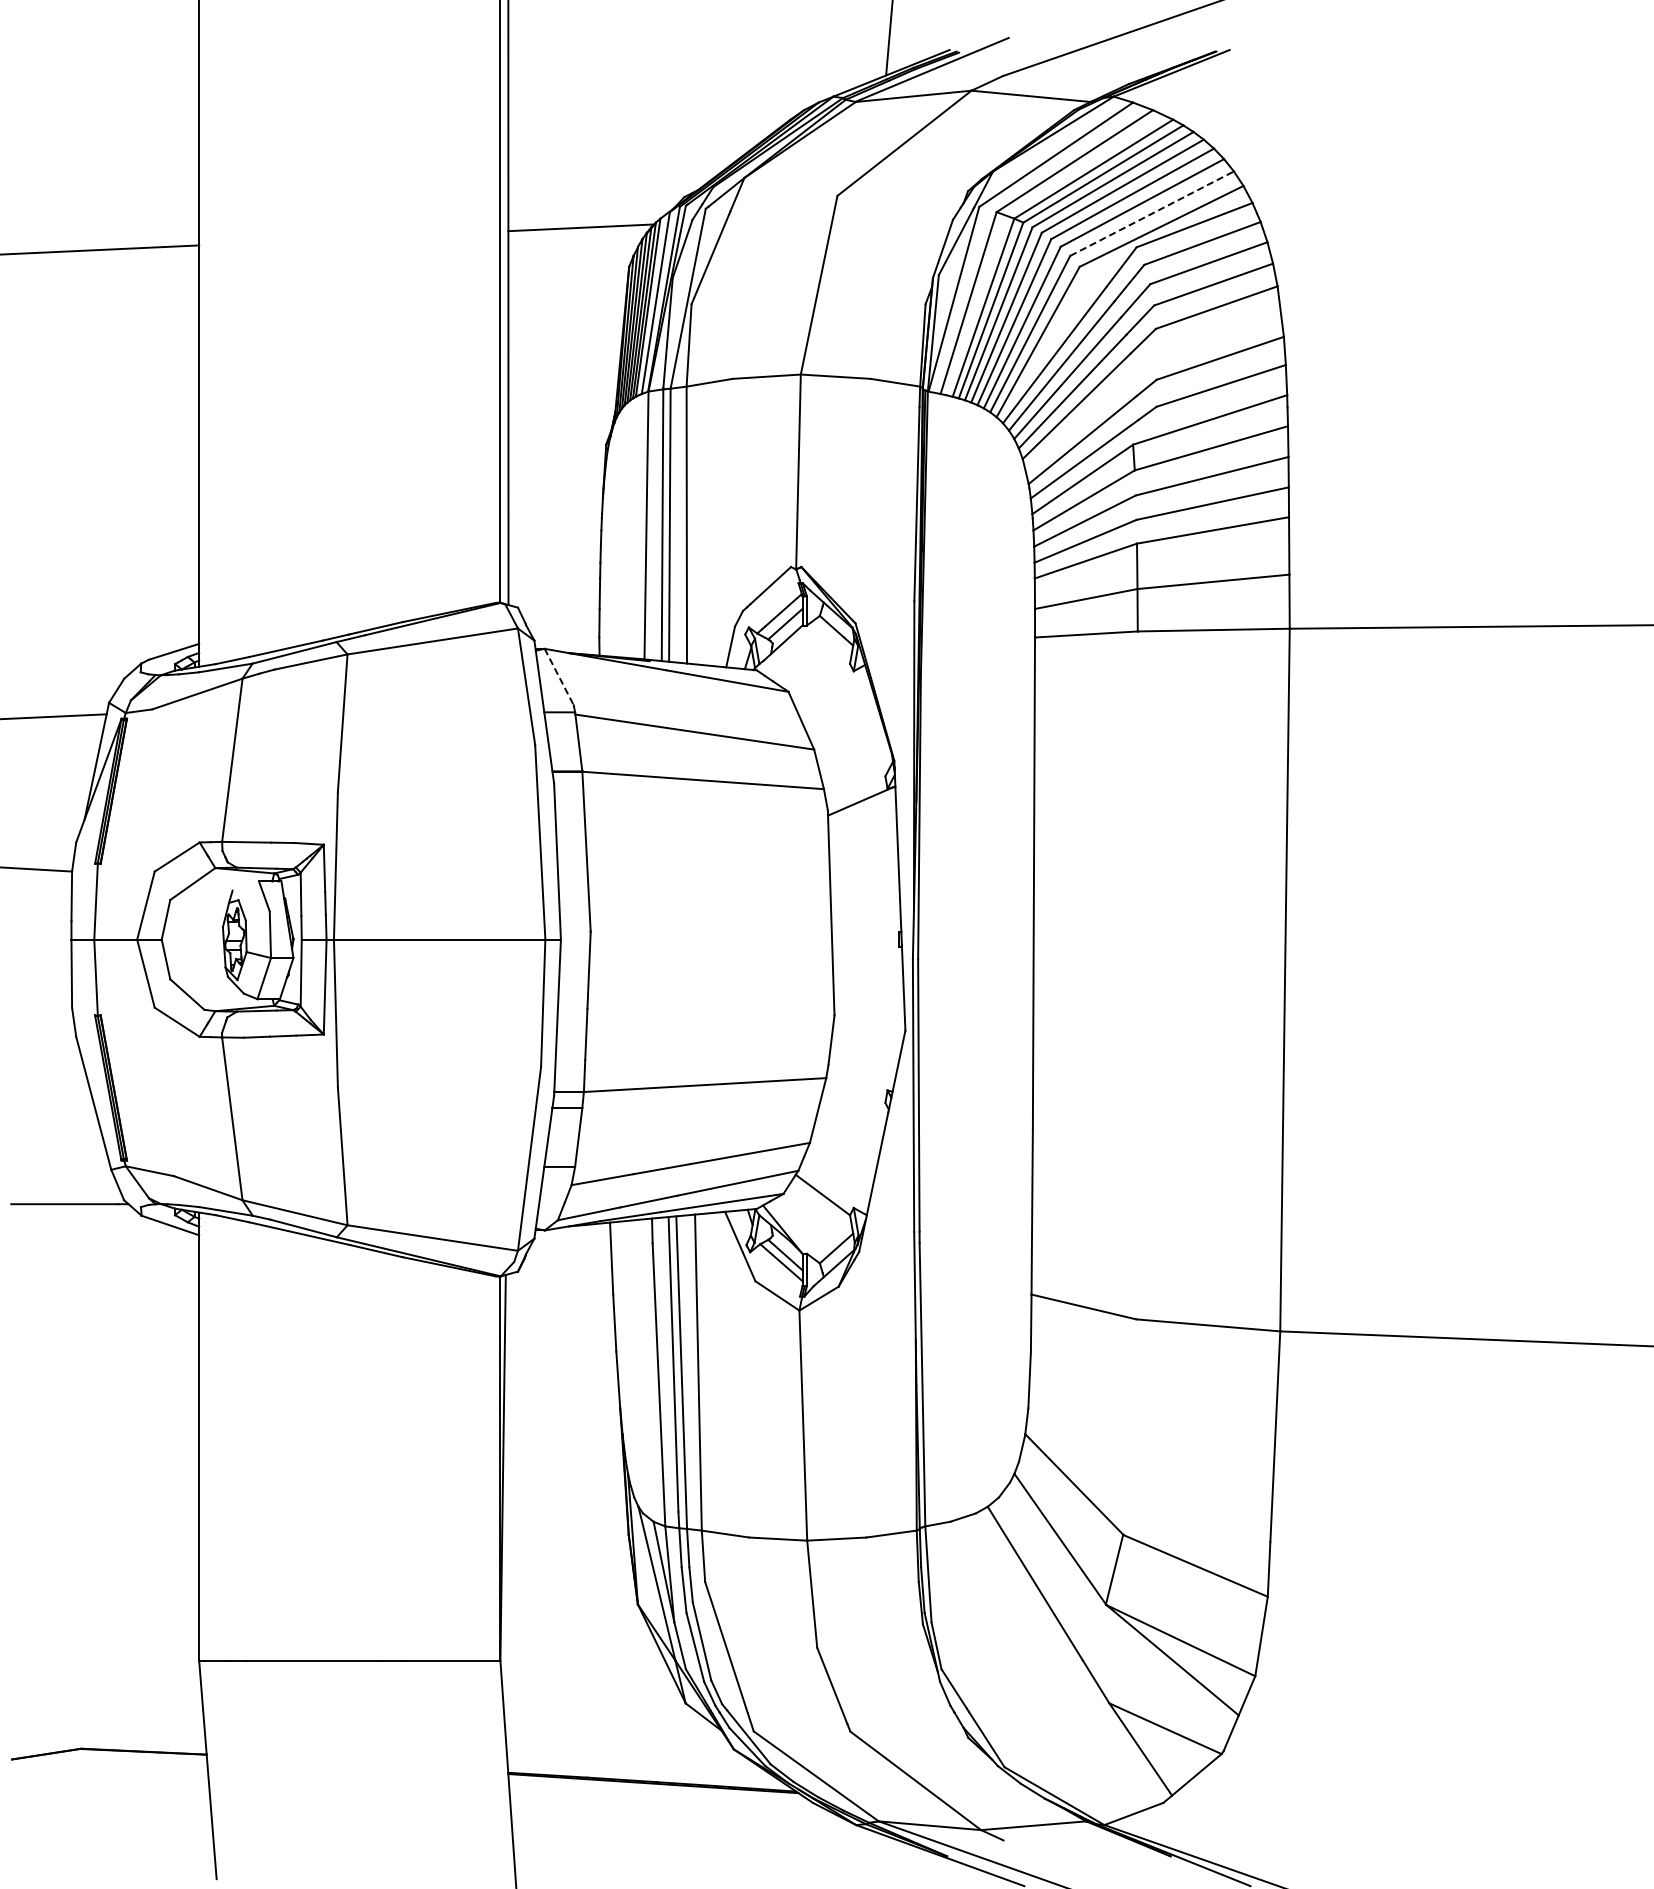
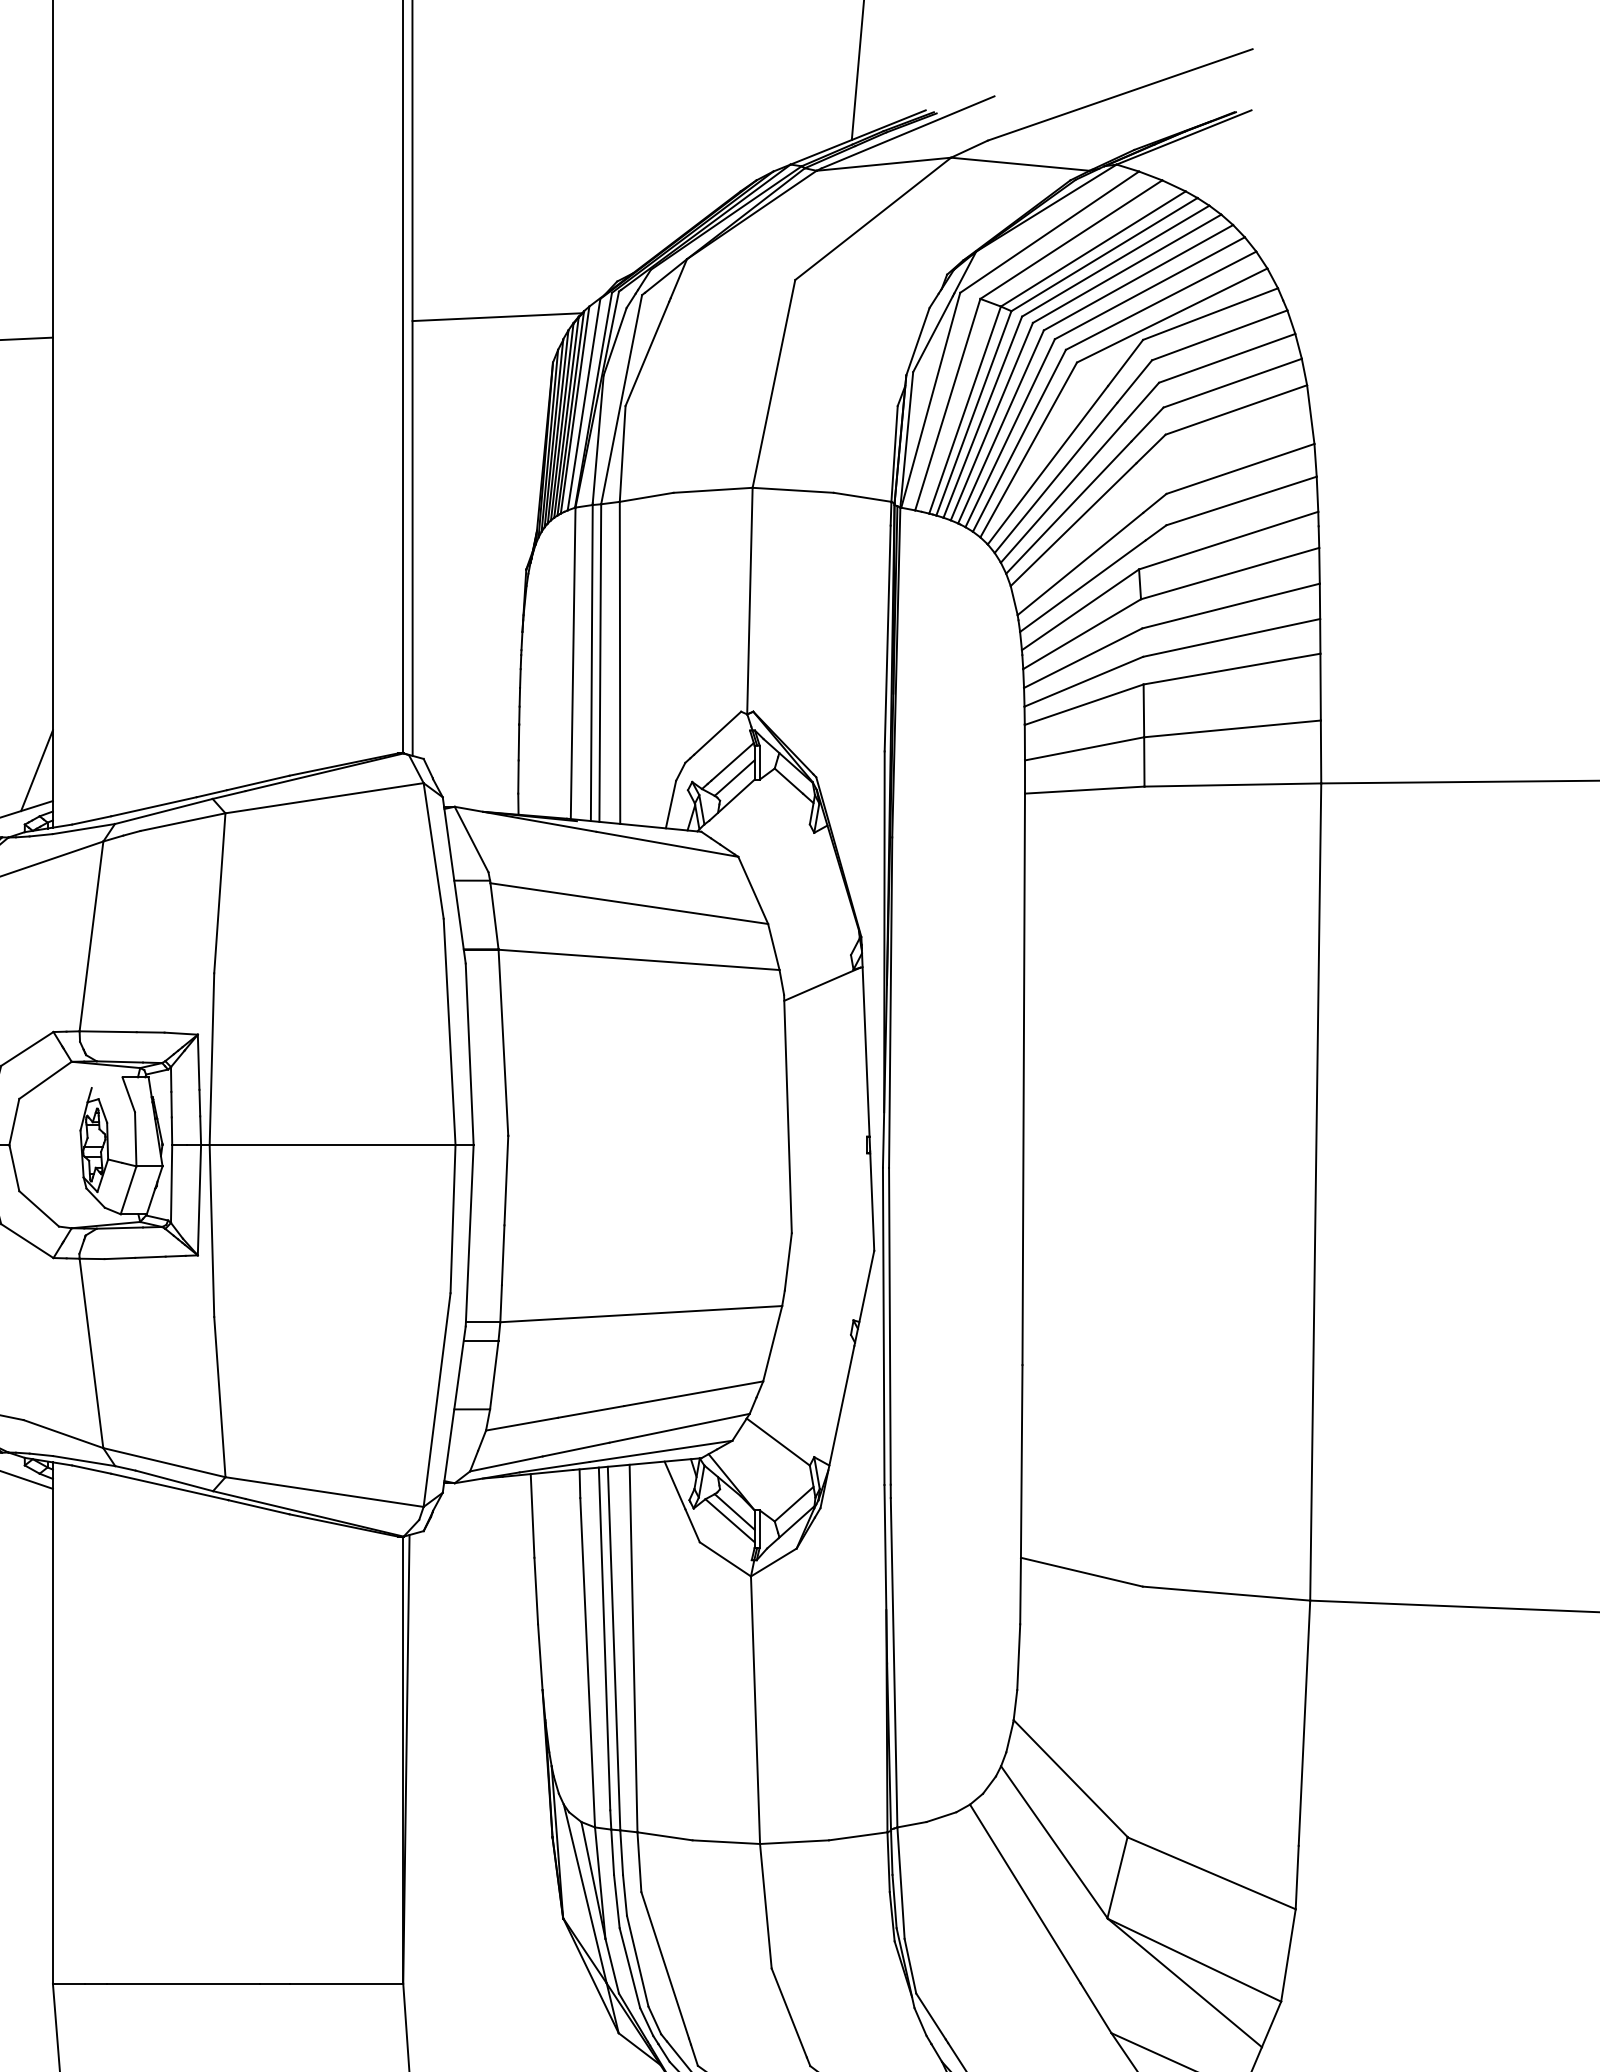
line: (1152, 213) -> (1161, 300), dashed -> solid
line: (185, 617) -> (37, 770), added
line: (559, 677) -> (471, 840), dashed -> solid

